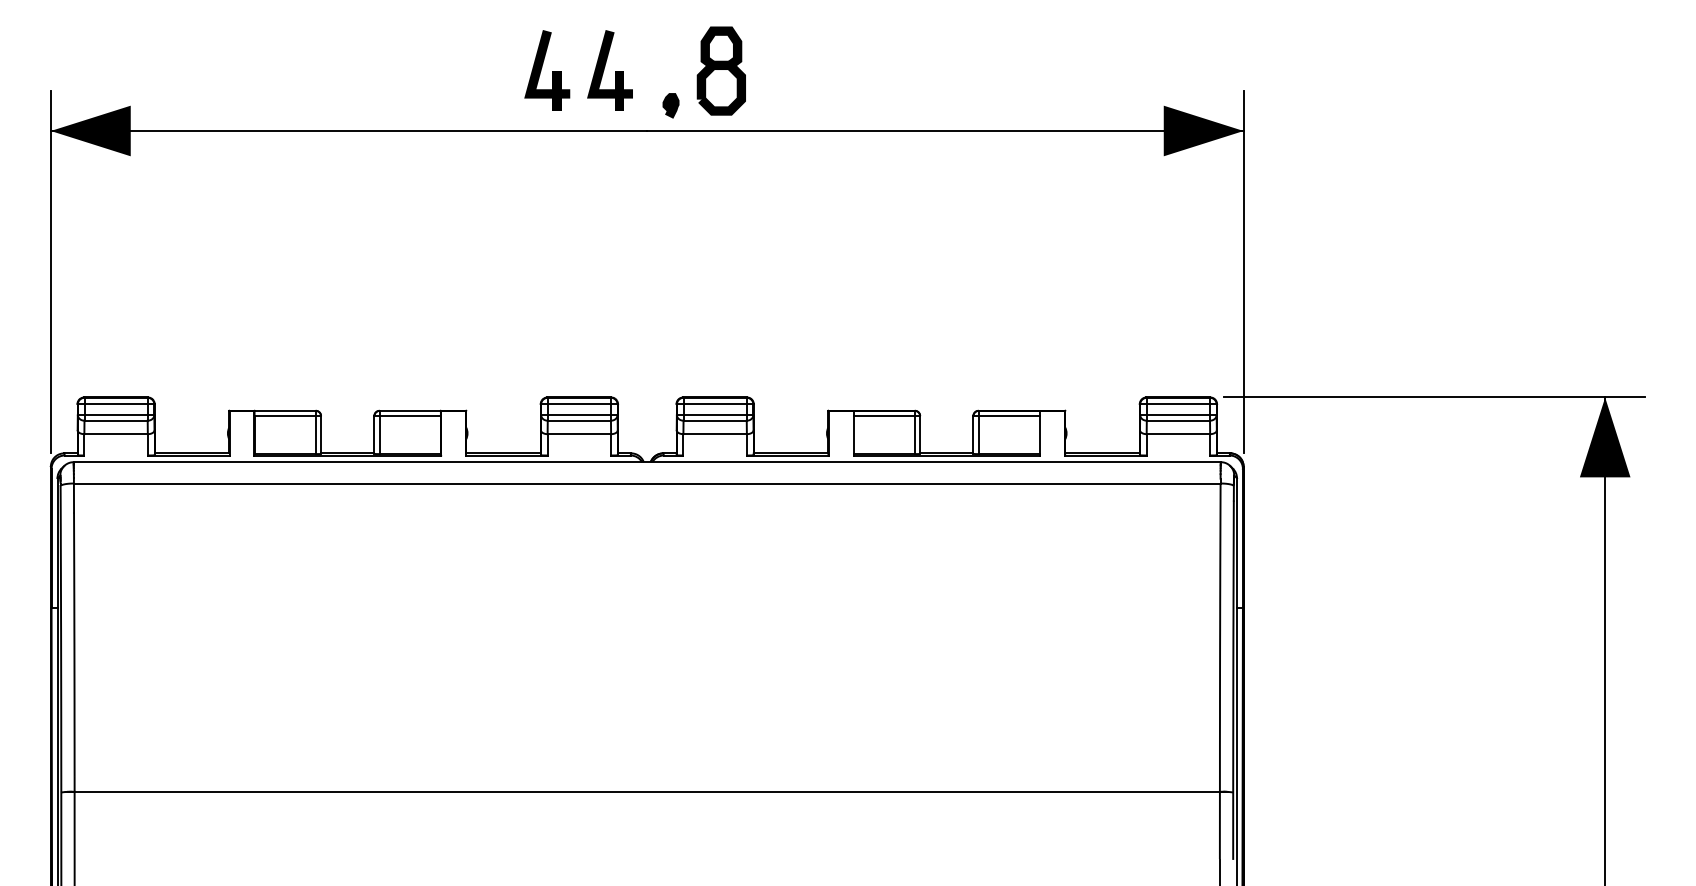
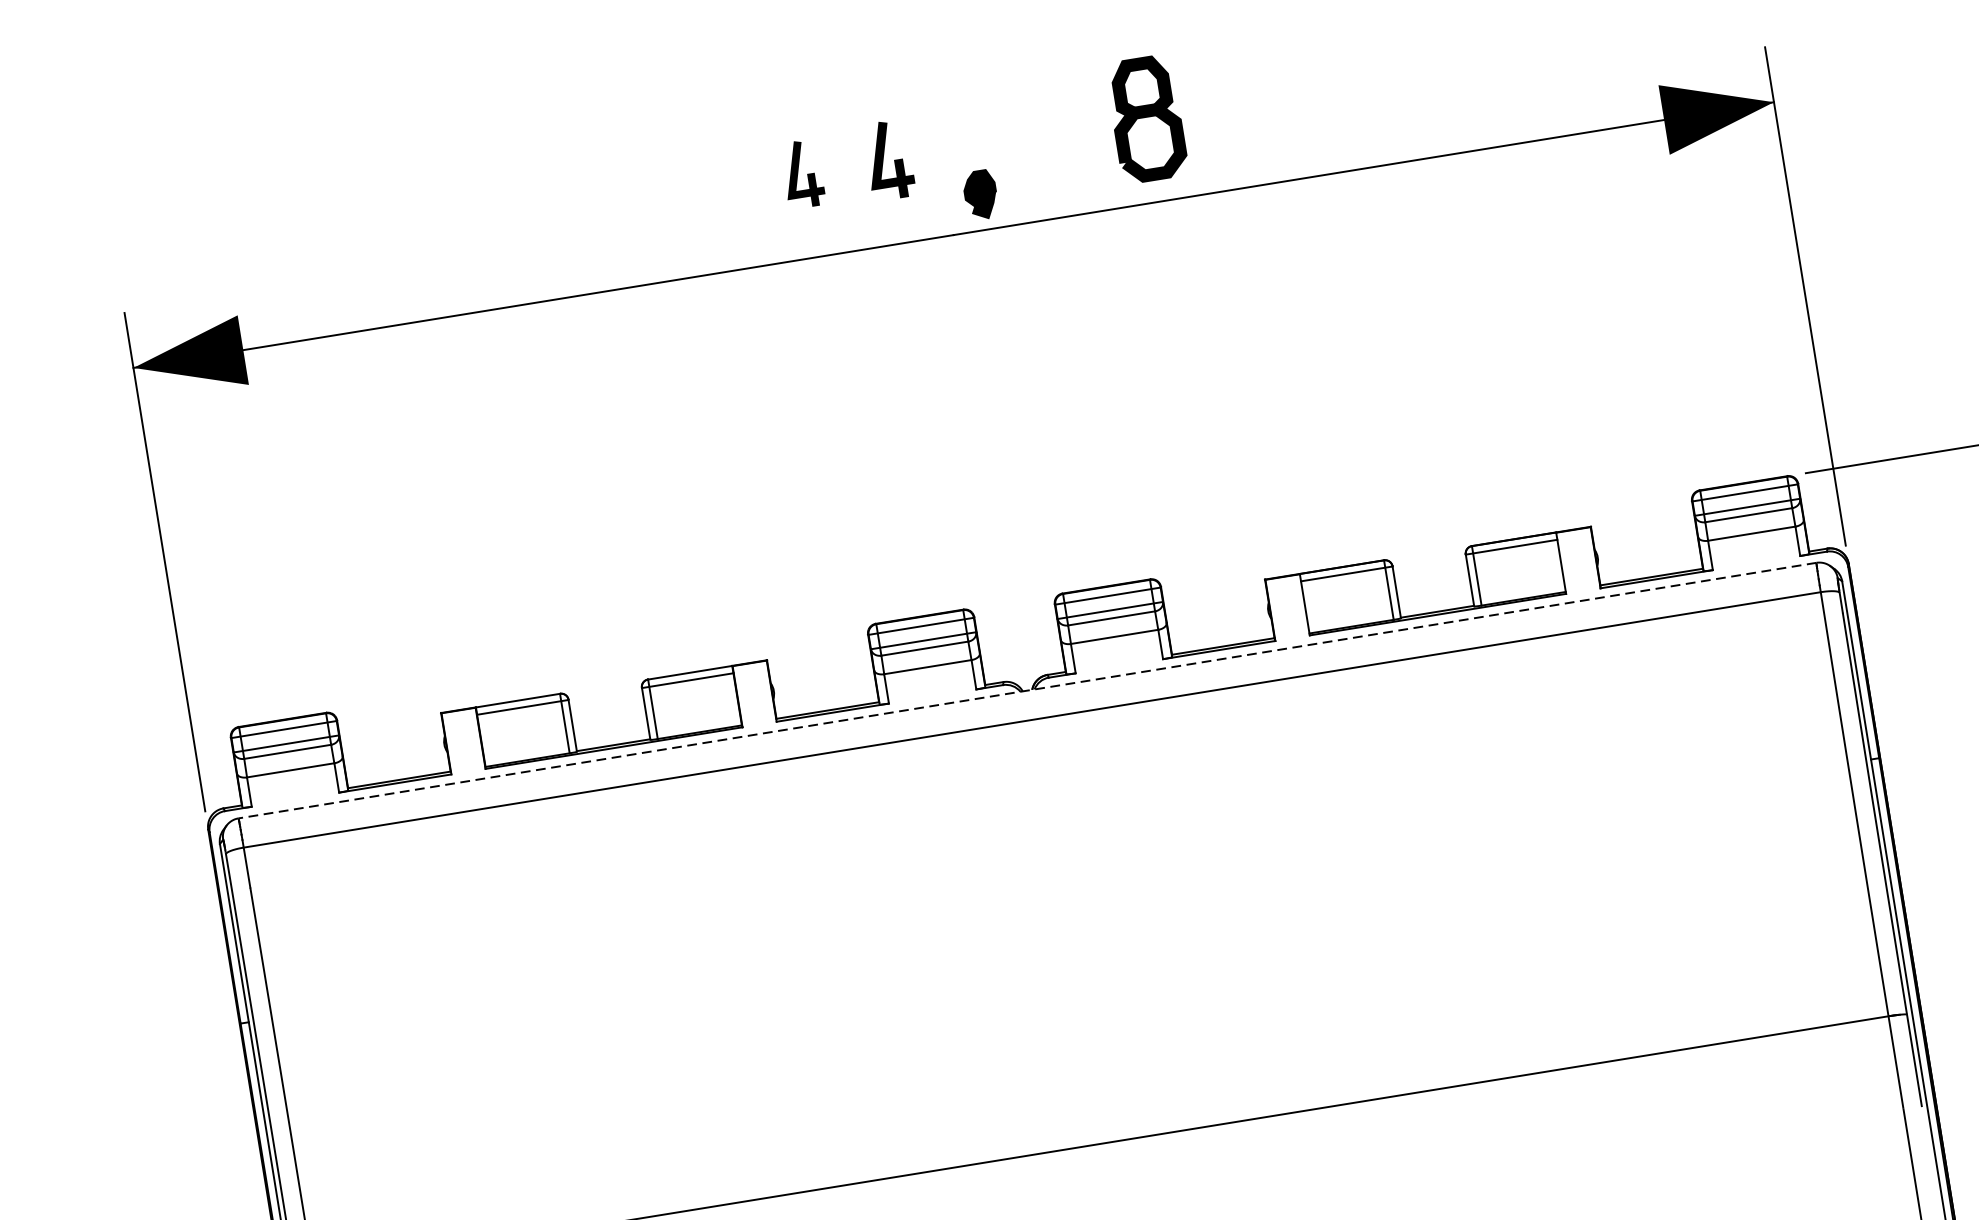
part: (547, 70) -> (803, 174), size x0.6
part: (609, 70) -> (888, 160), size x0.7
part: (720, 70) -> (1145, 118), moved
part: (670, 105) -> (979, 194), size x1.4
line: (647, 462) -> (1027, 690), solid -> dashed

